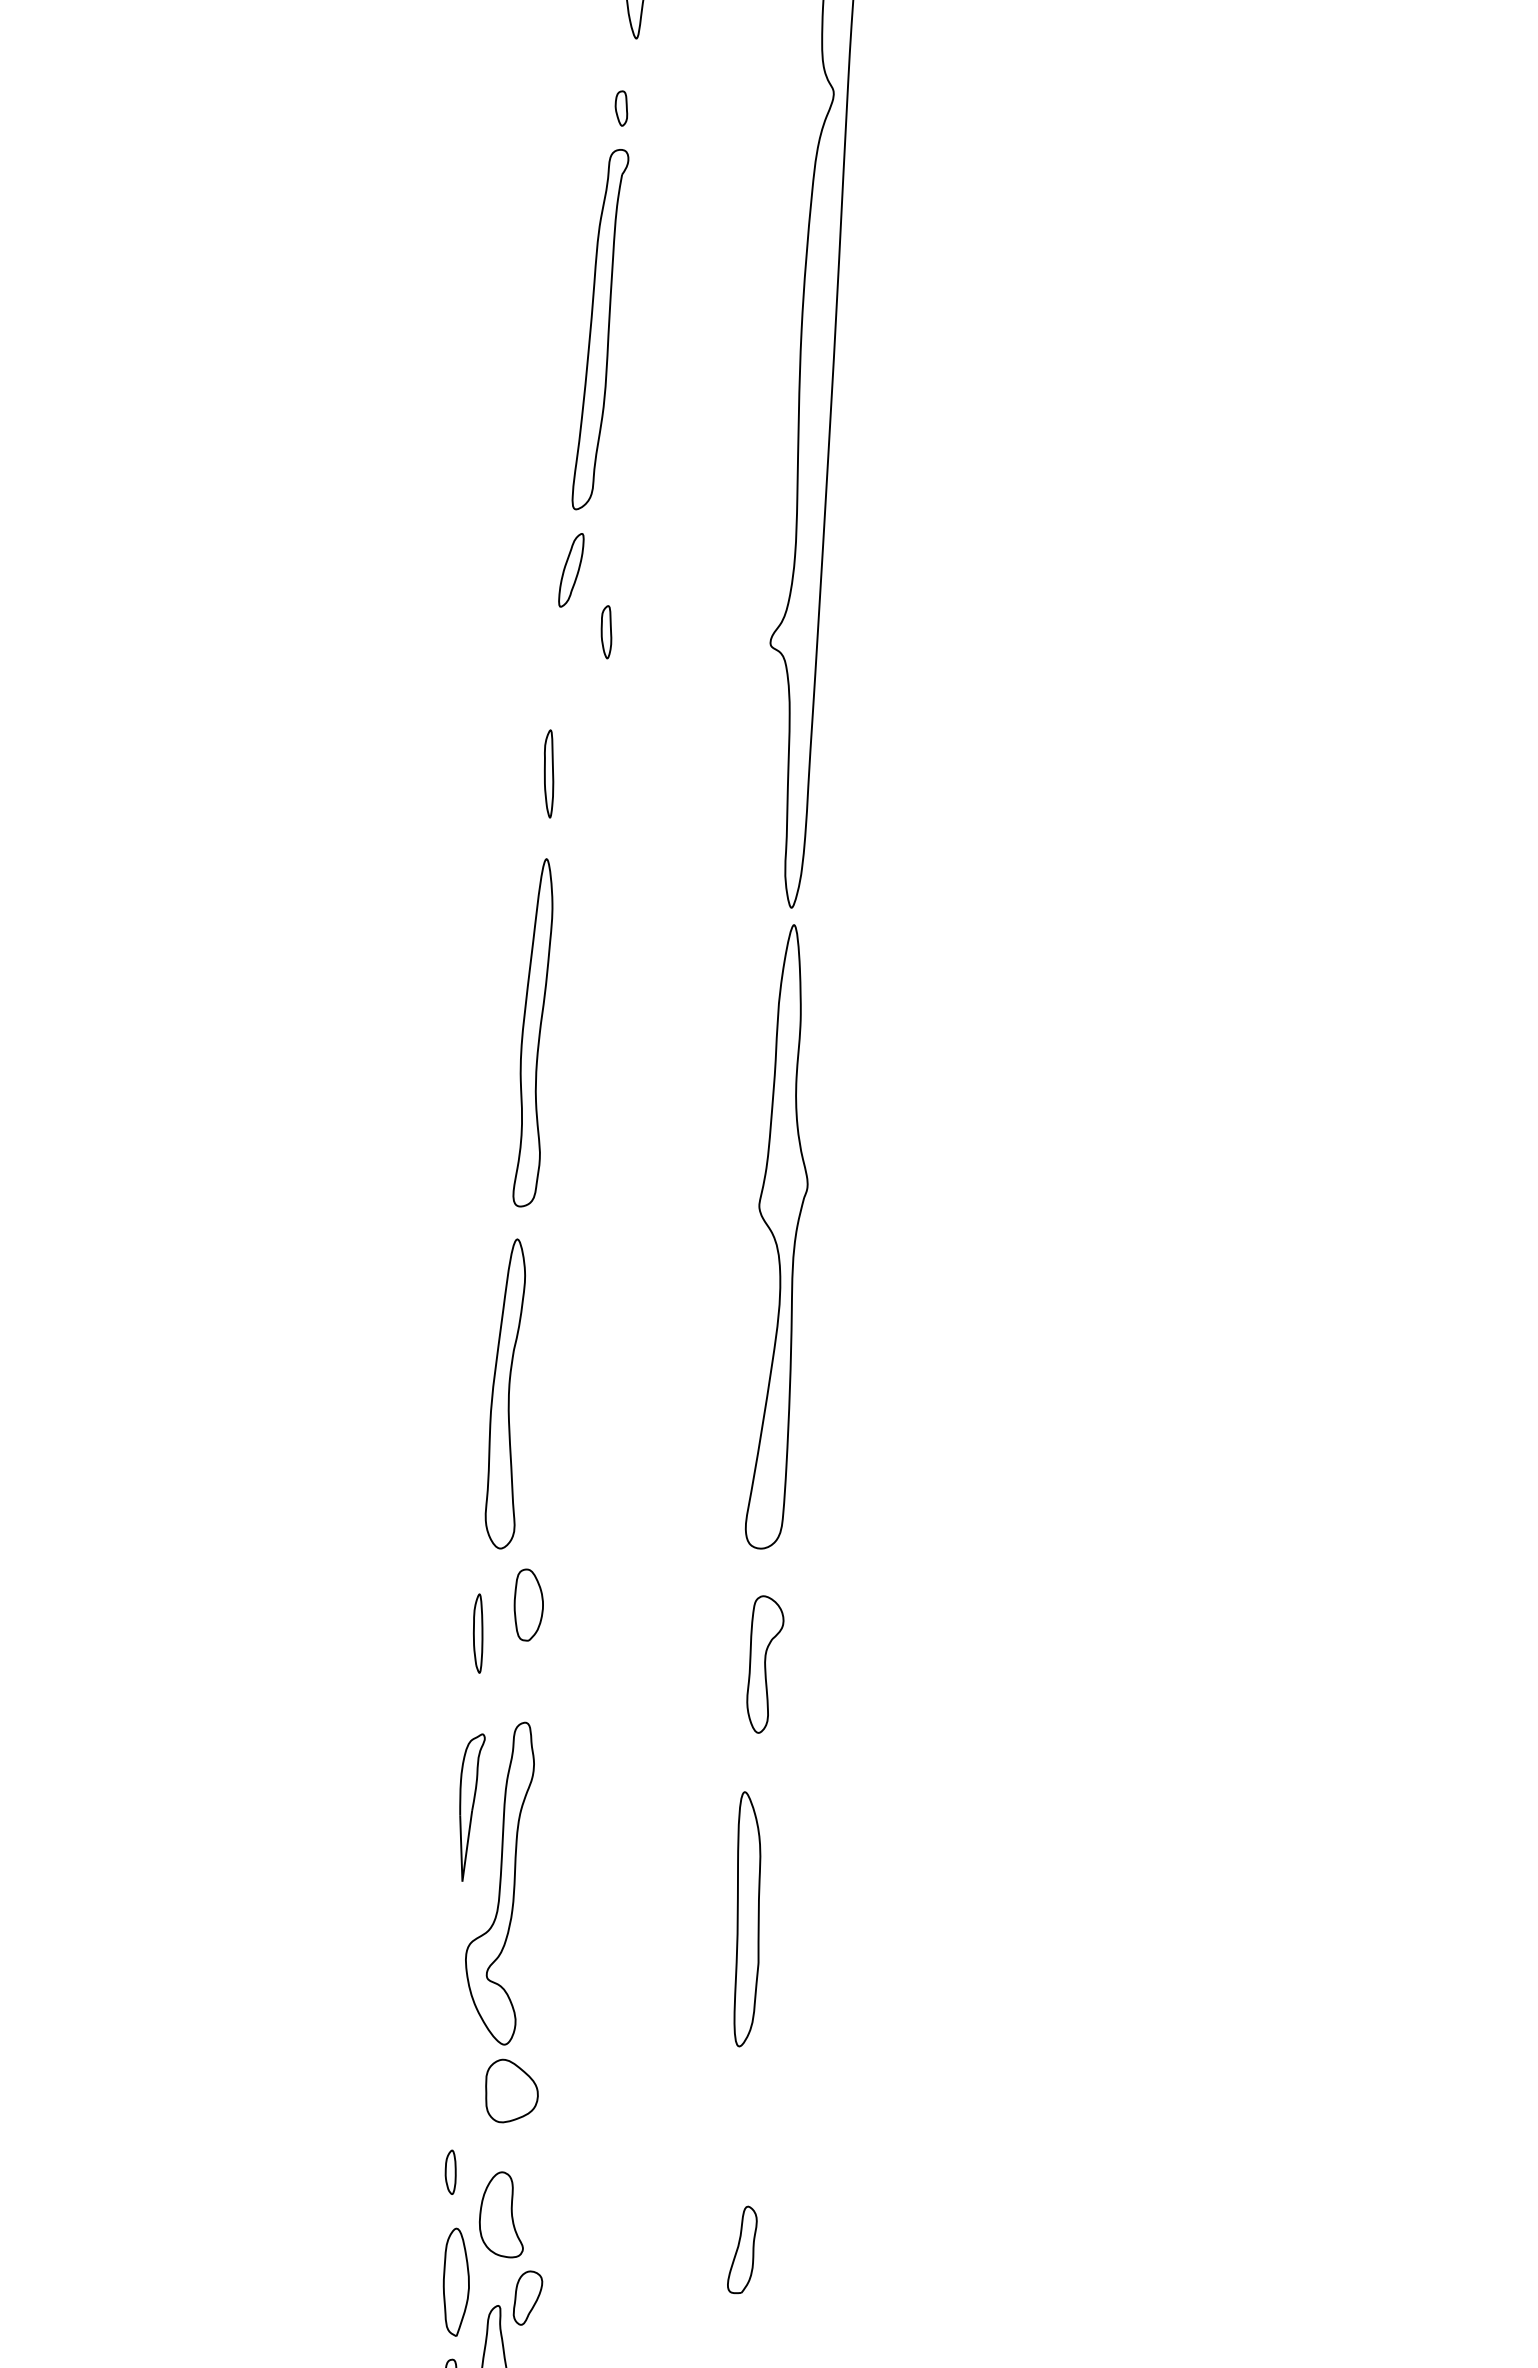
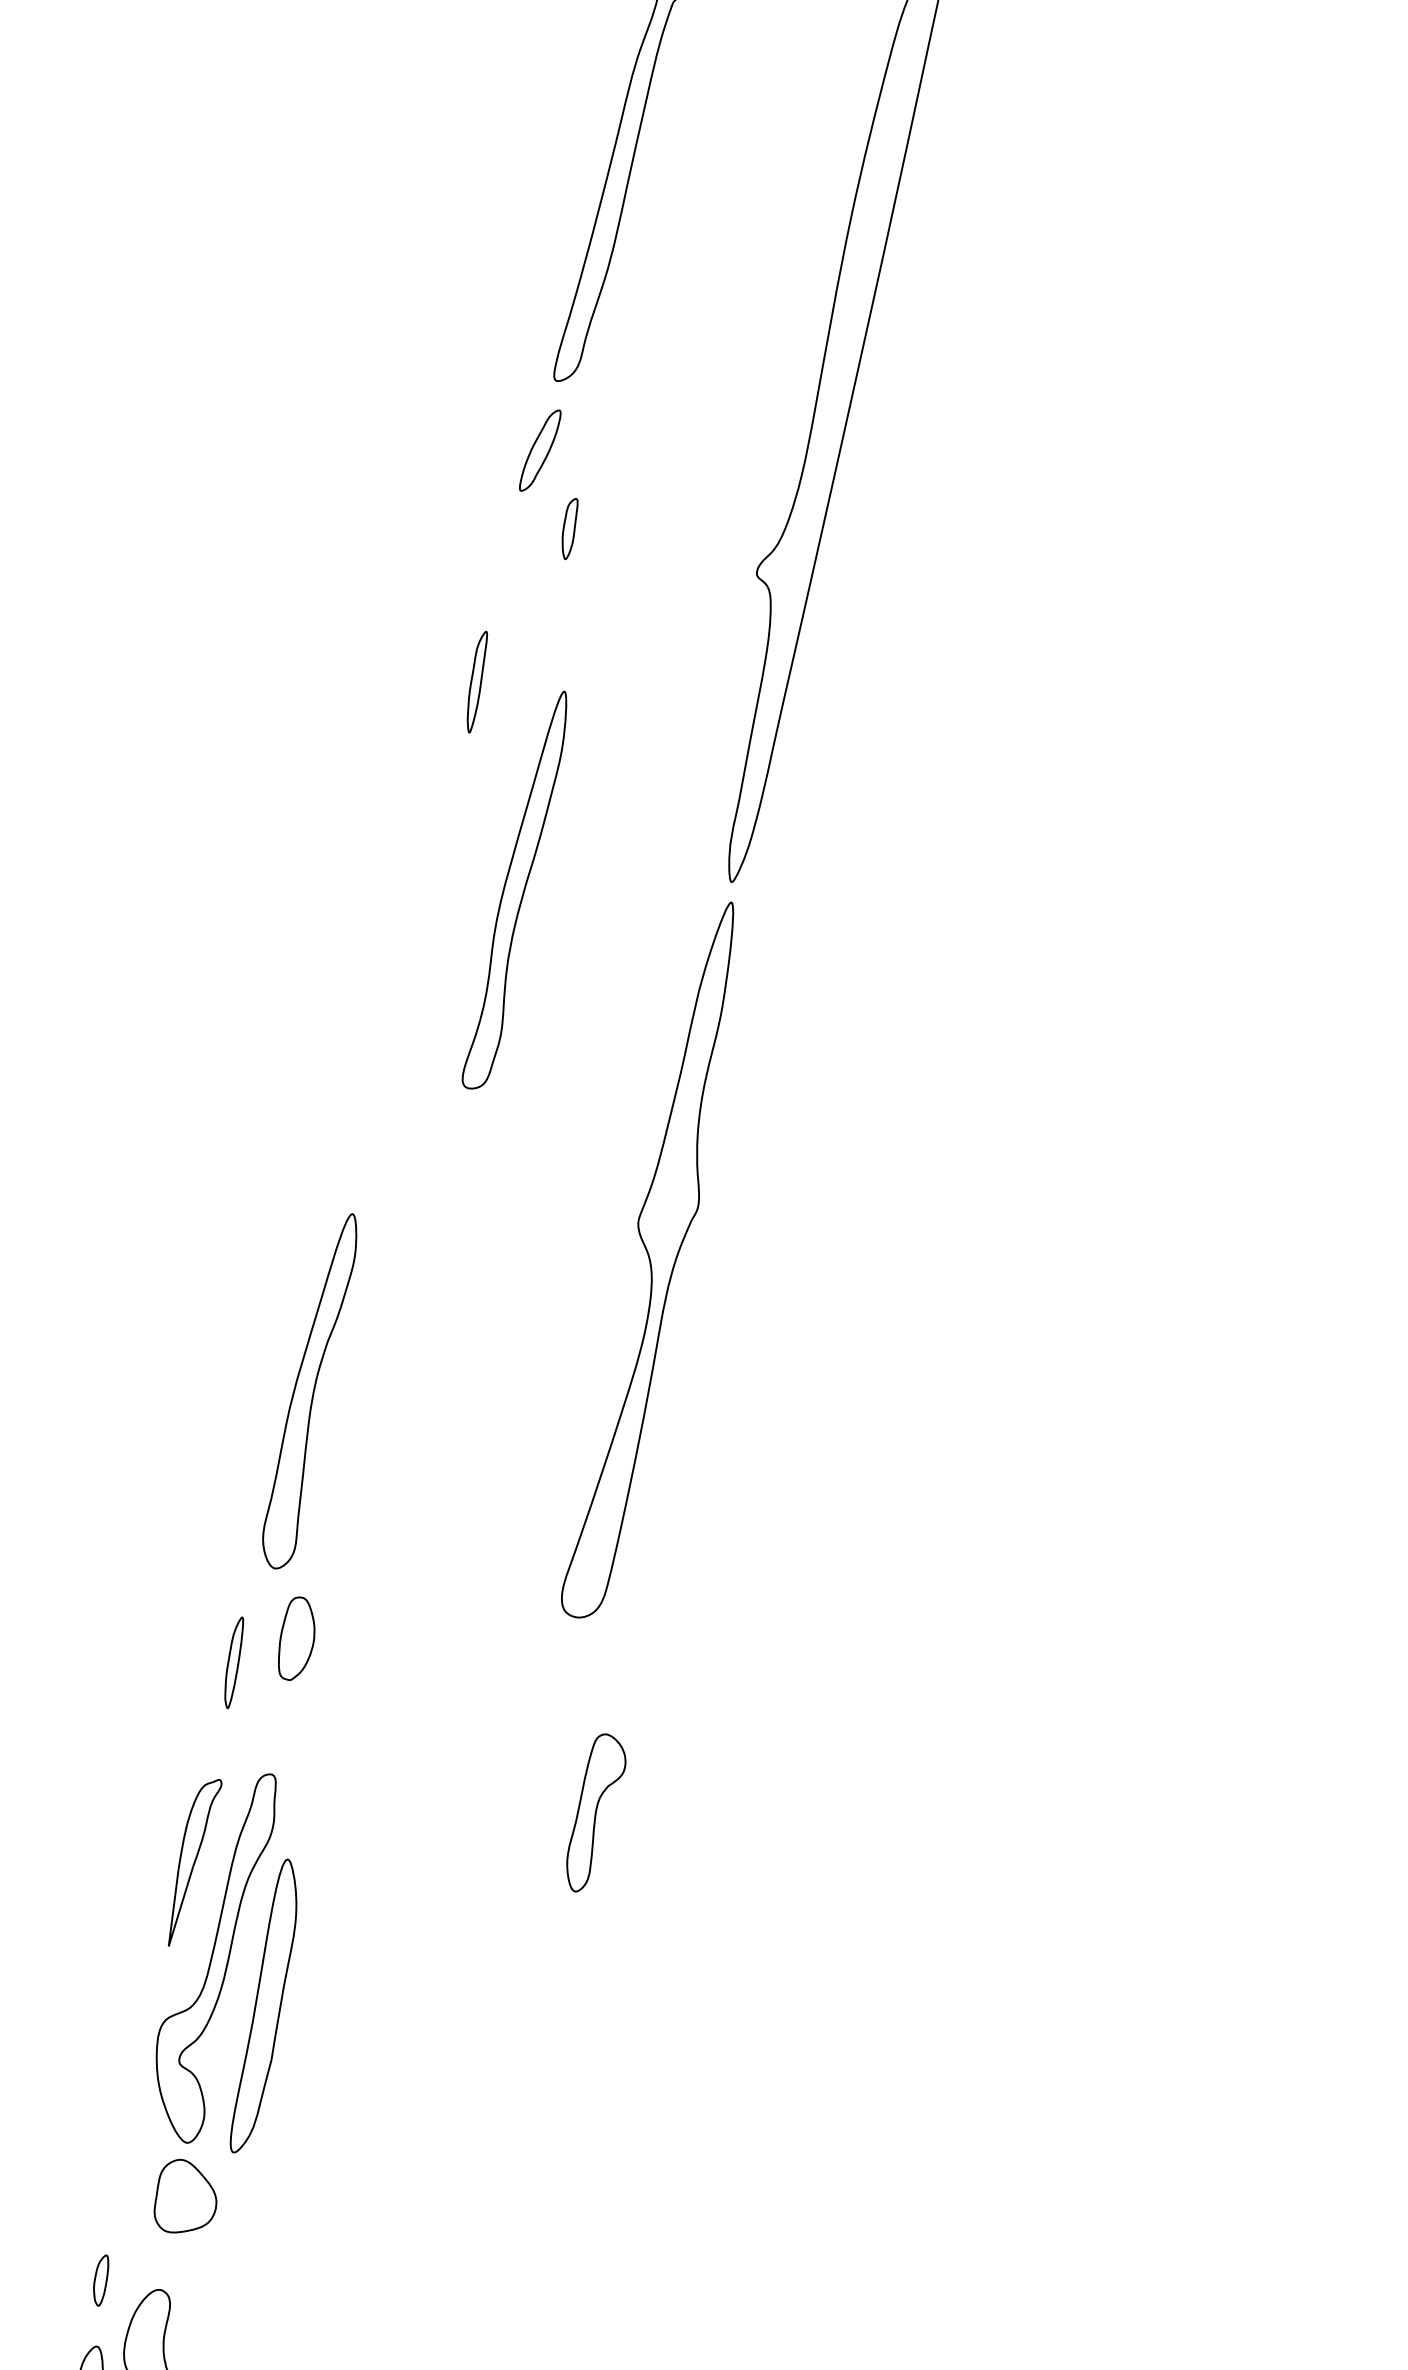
curve: (538, 1033) -> (522, 891), moved
curve: (765, 1664) -> (596, 1813), moved
part: (747, 1919) -> (266, 2007), moved

